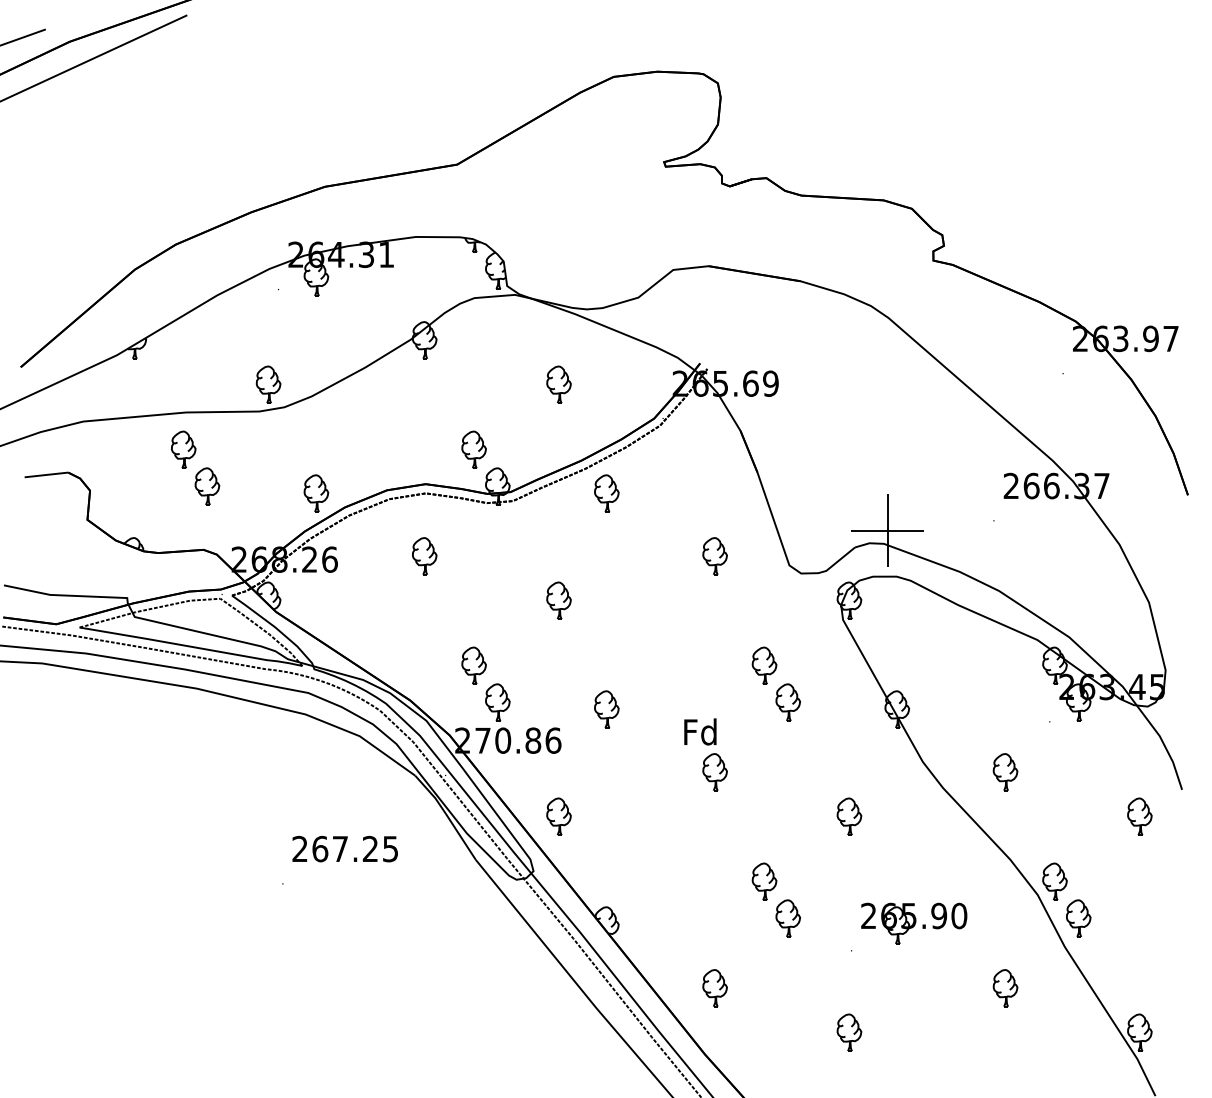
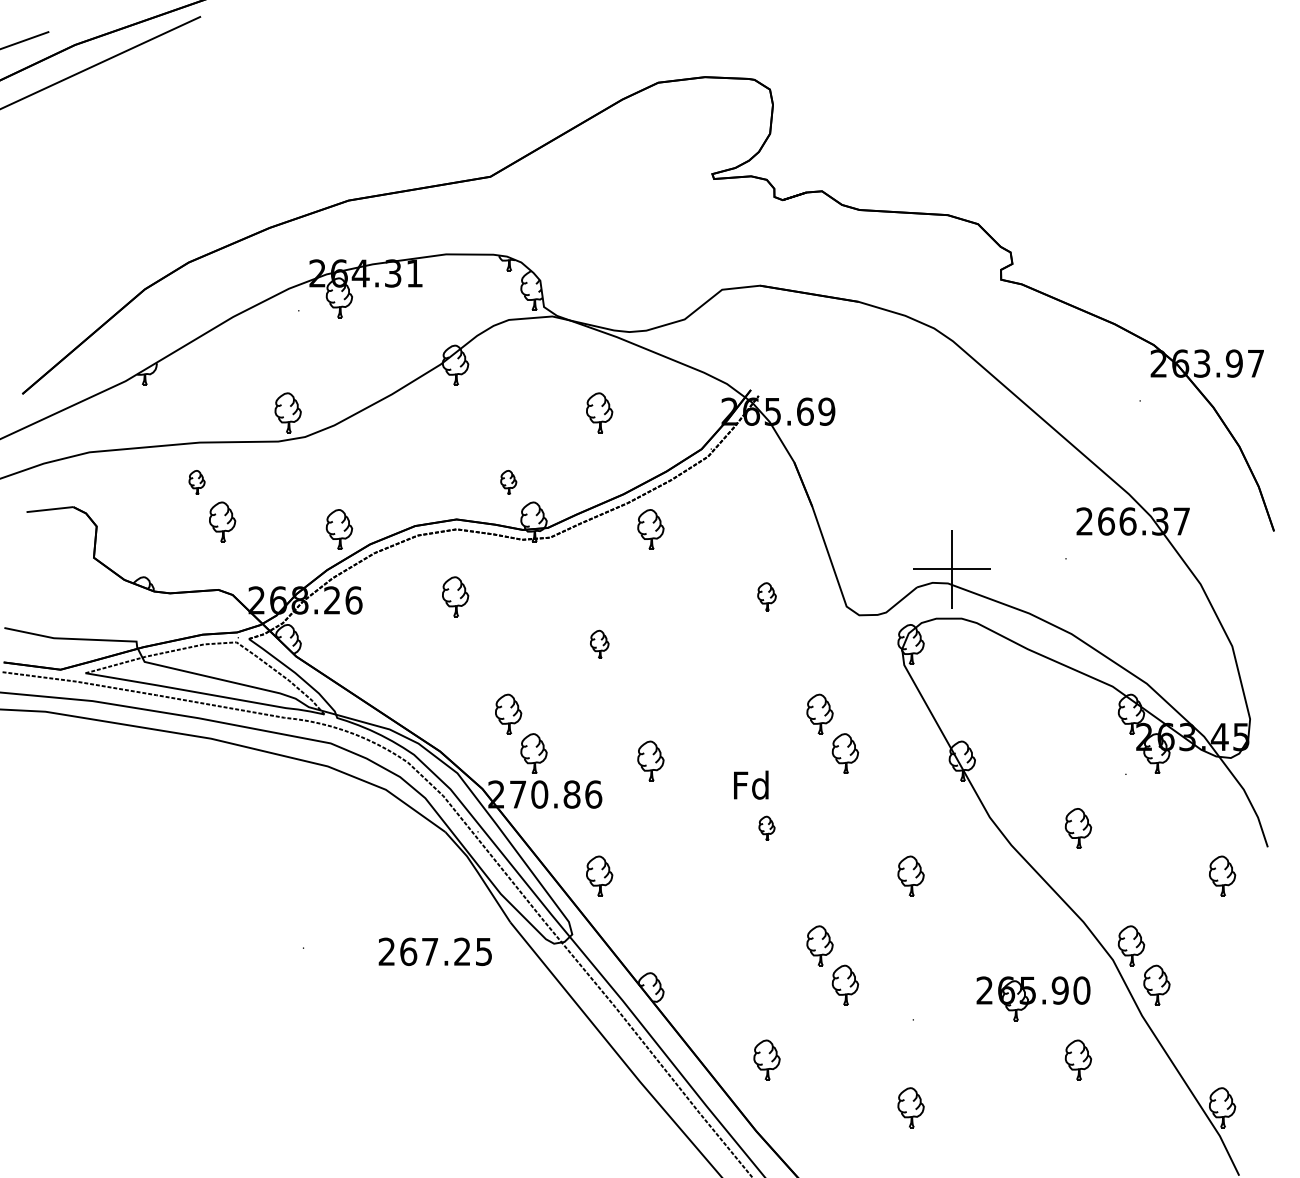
part: (183, 449) -> (196, 482), size x0.6
part: (474, 449) -> (508, 482), size x0.6
part: (714, 555) -> (766, 596), size x0.7
part: (558, 600) -> (599, 644), size x0.7
part: (714, 772) -> (766, 828), size x0.6
text: (344, 848) -> (434, 951), moved
part: (914, 923) -> (1033, 998), moved

